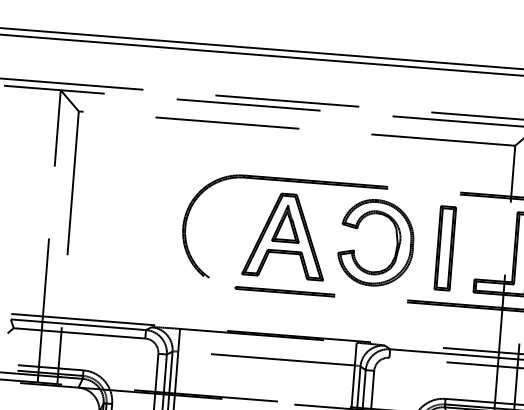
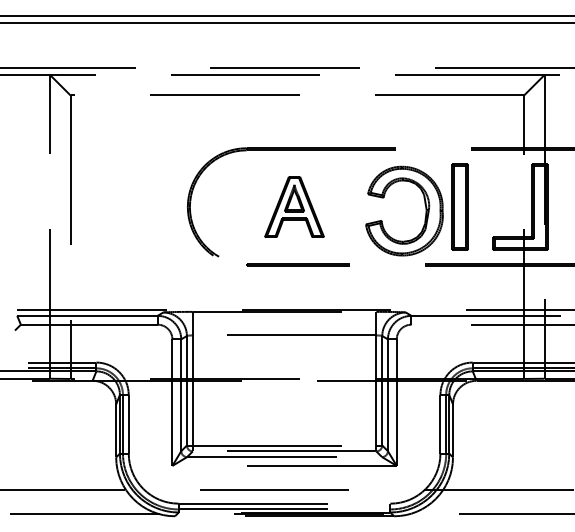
part: (285, 235) -> (294, 206), size x0.7
part: (396, 238) -> (424, 204), moved

